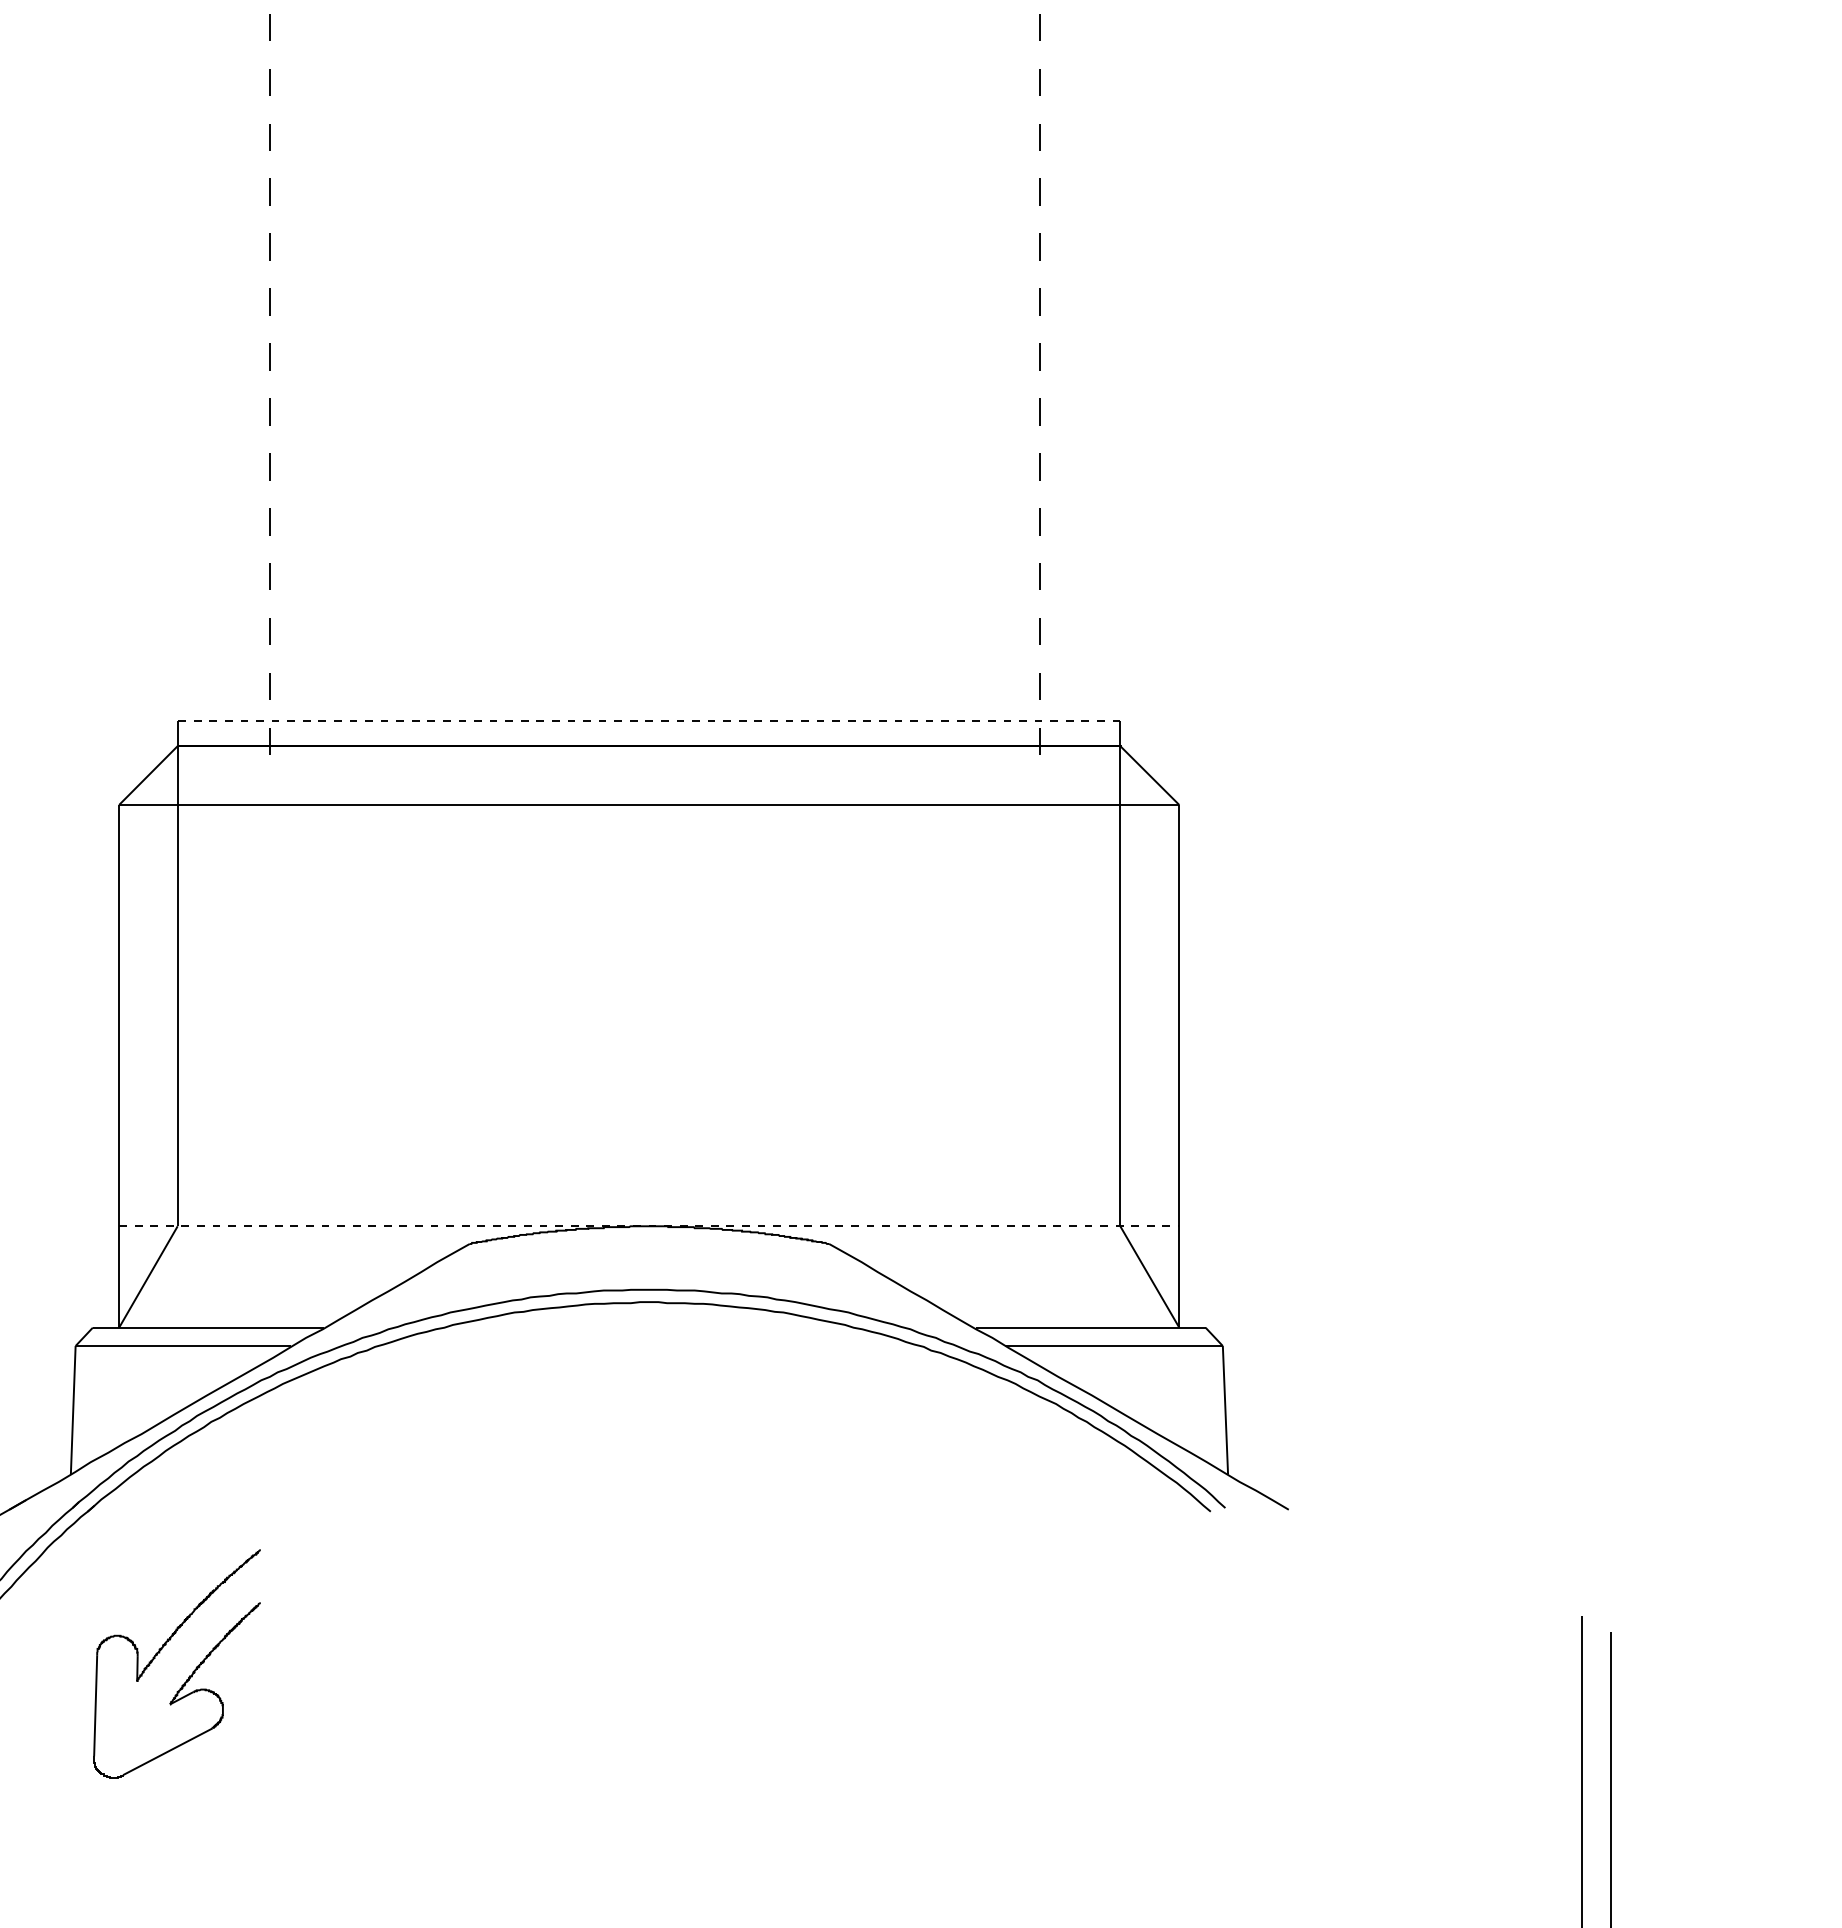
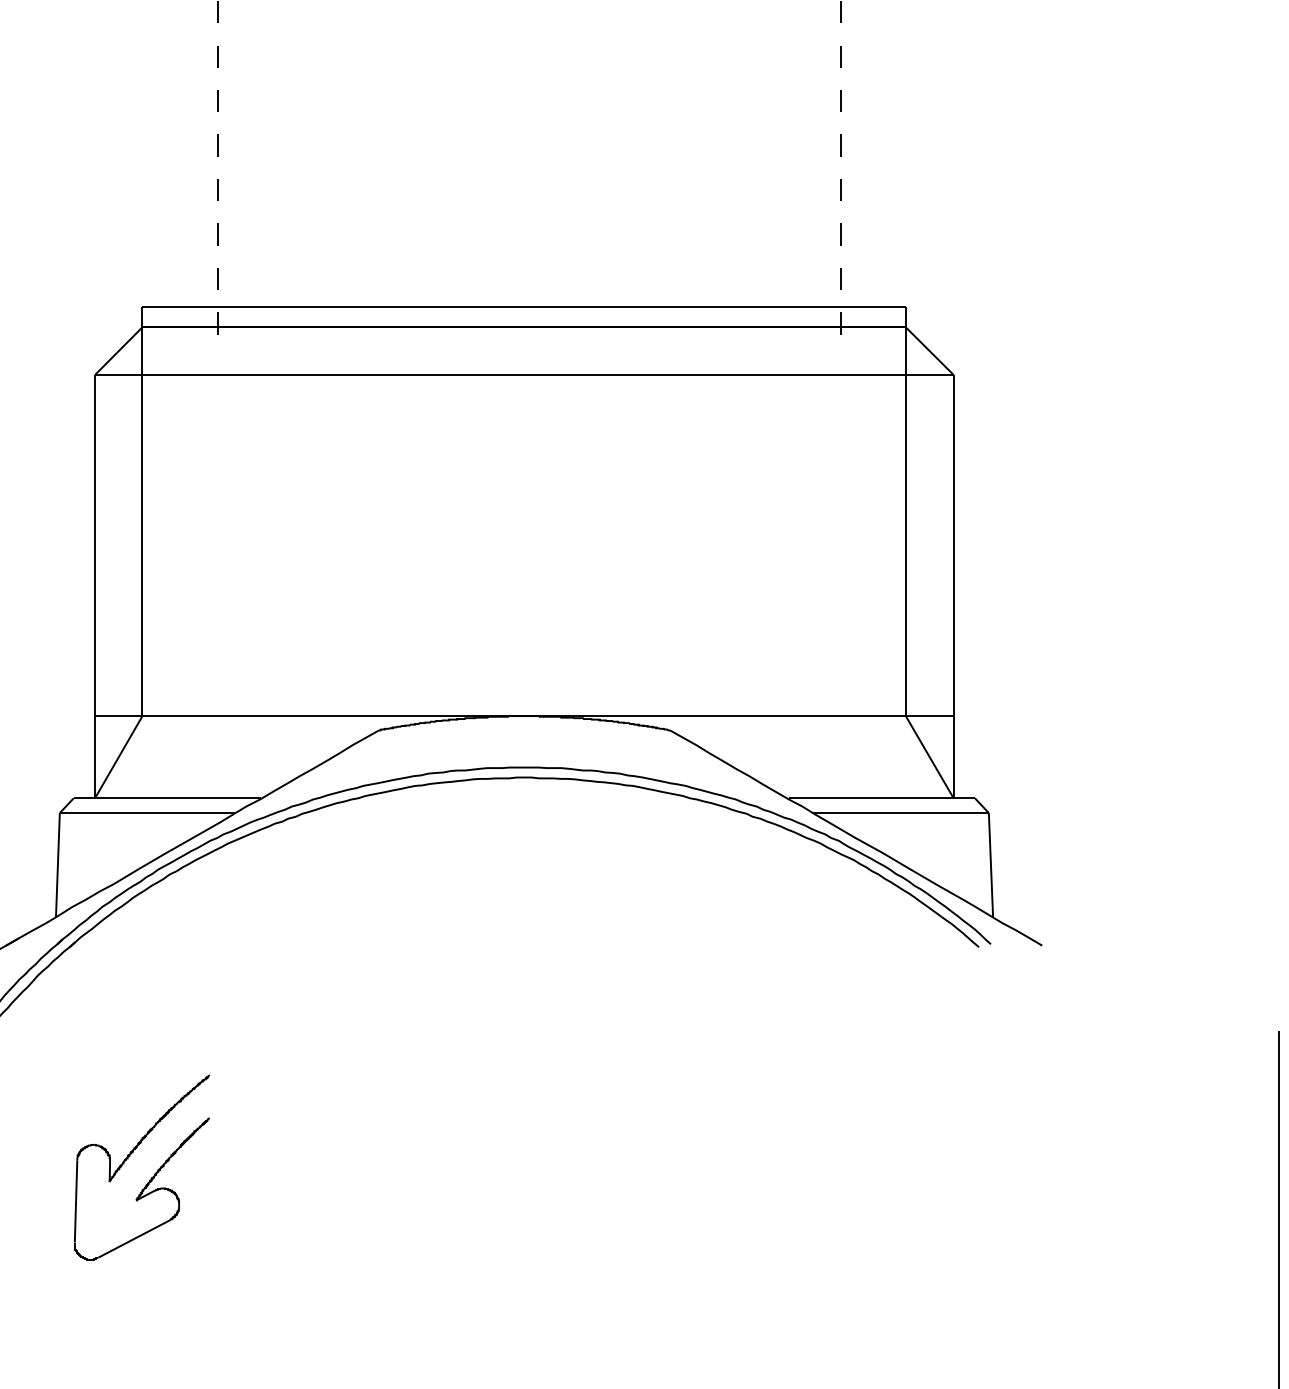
line: (648, 720) -> (523, 306), dashed -> solid
line: (649, 1226) -> (524, 716), dashed -> solid
part: (189, 1675) -> (152, 1177), moved

